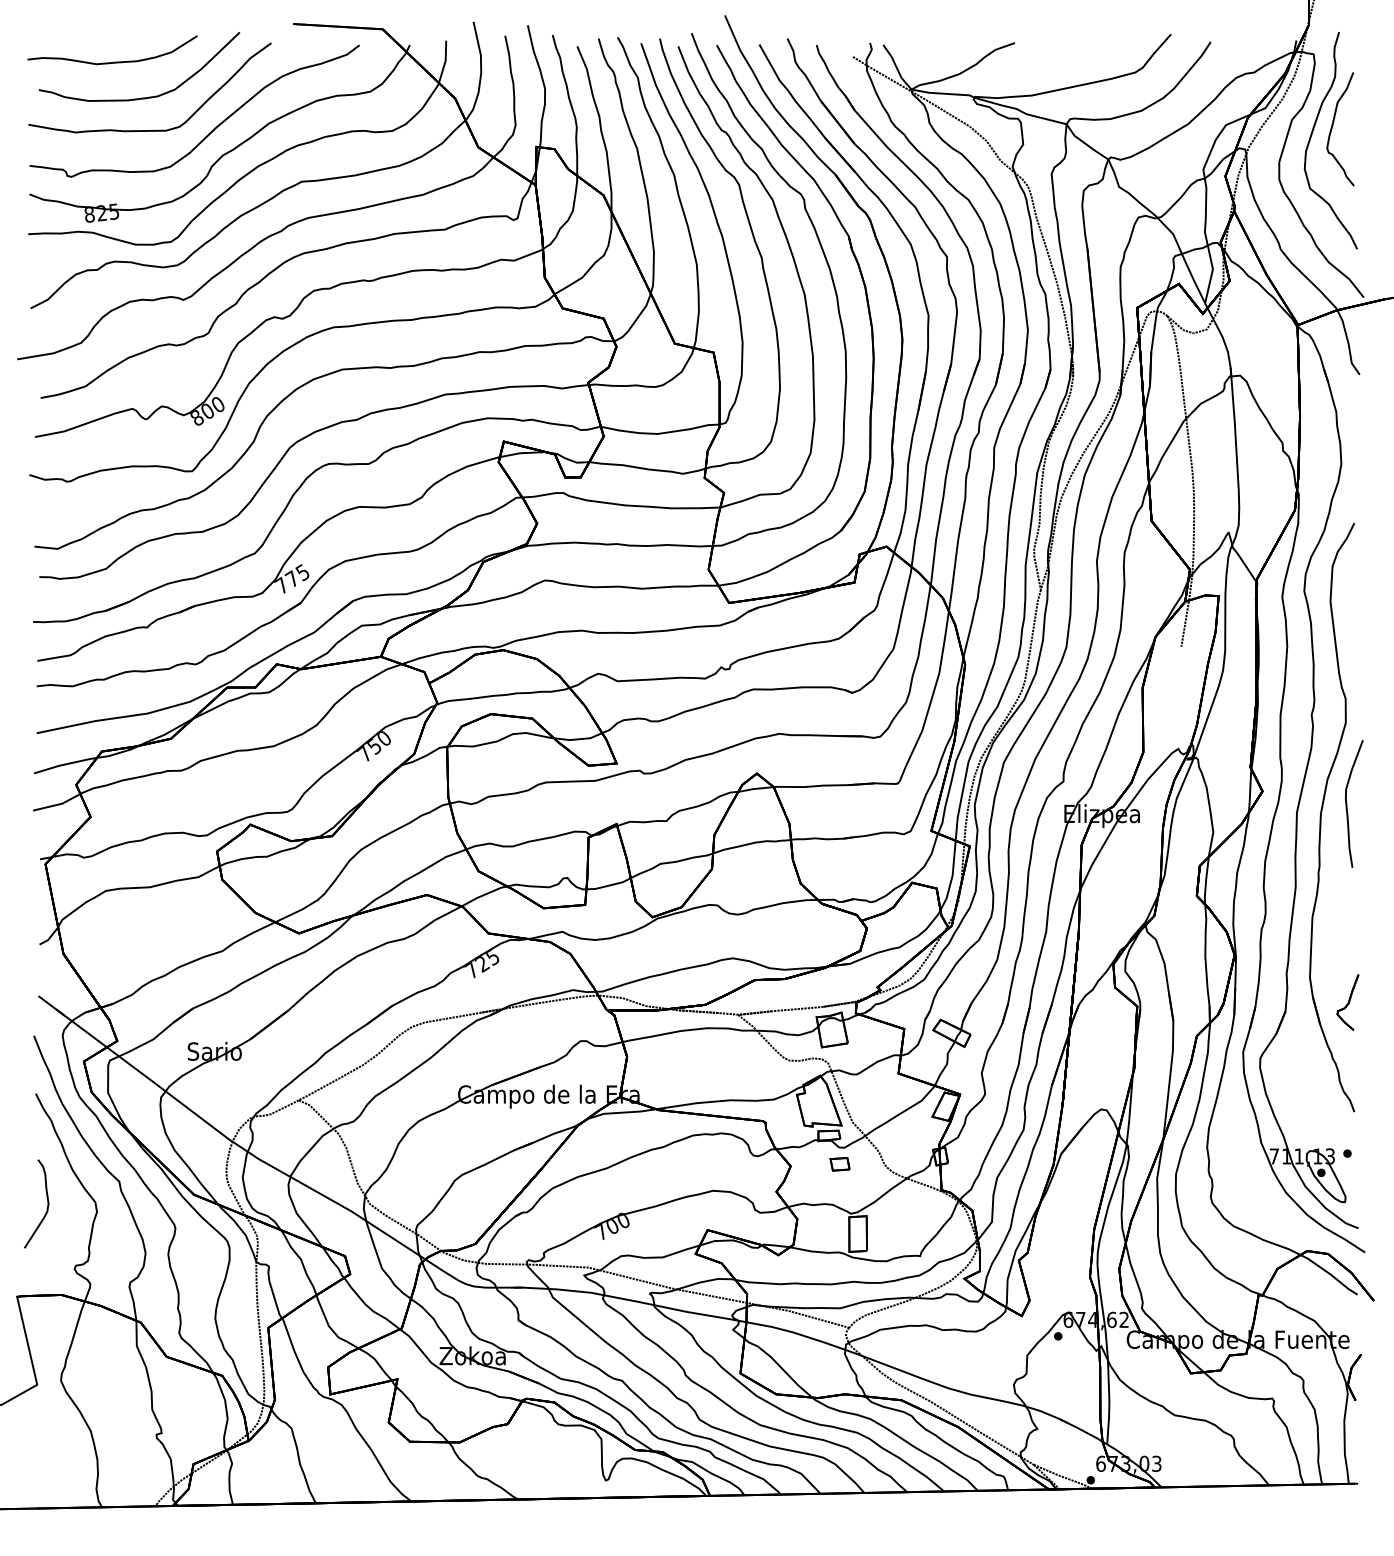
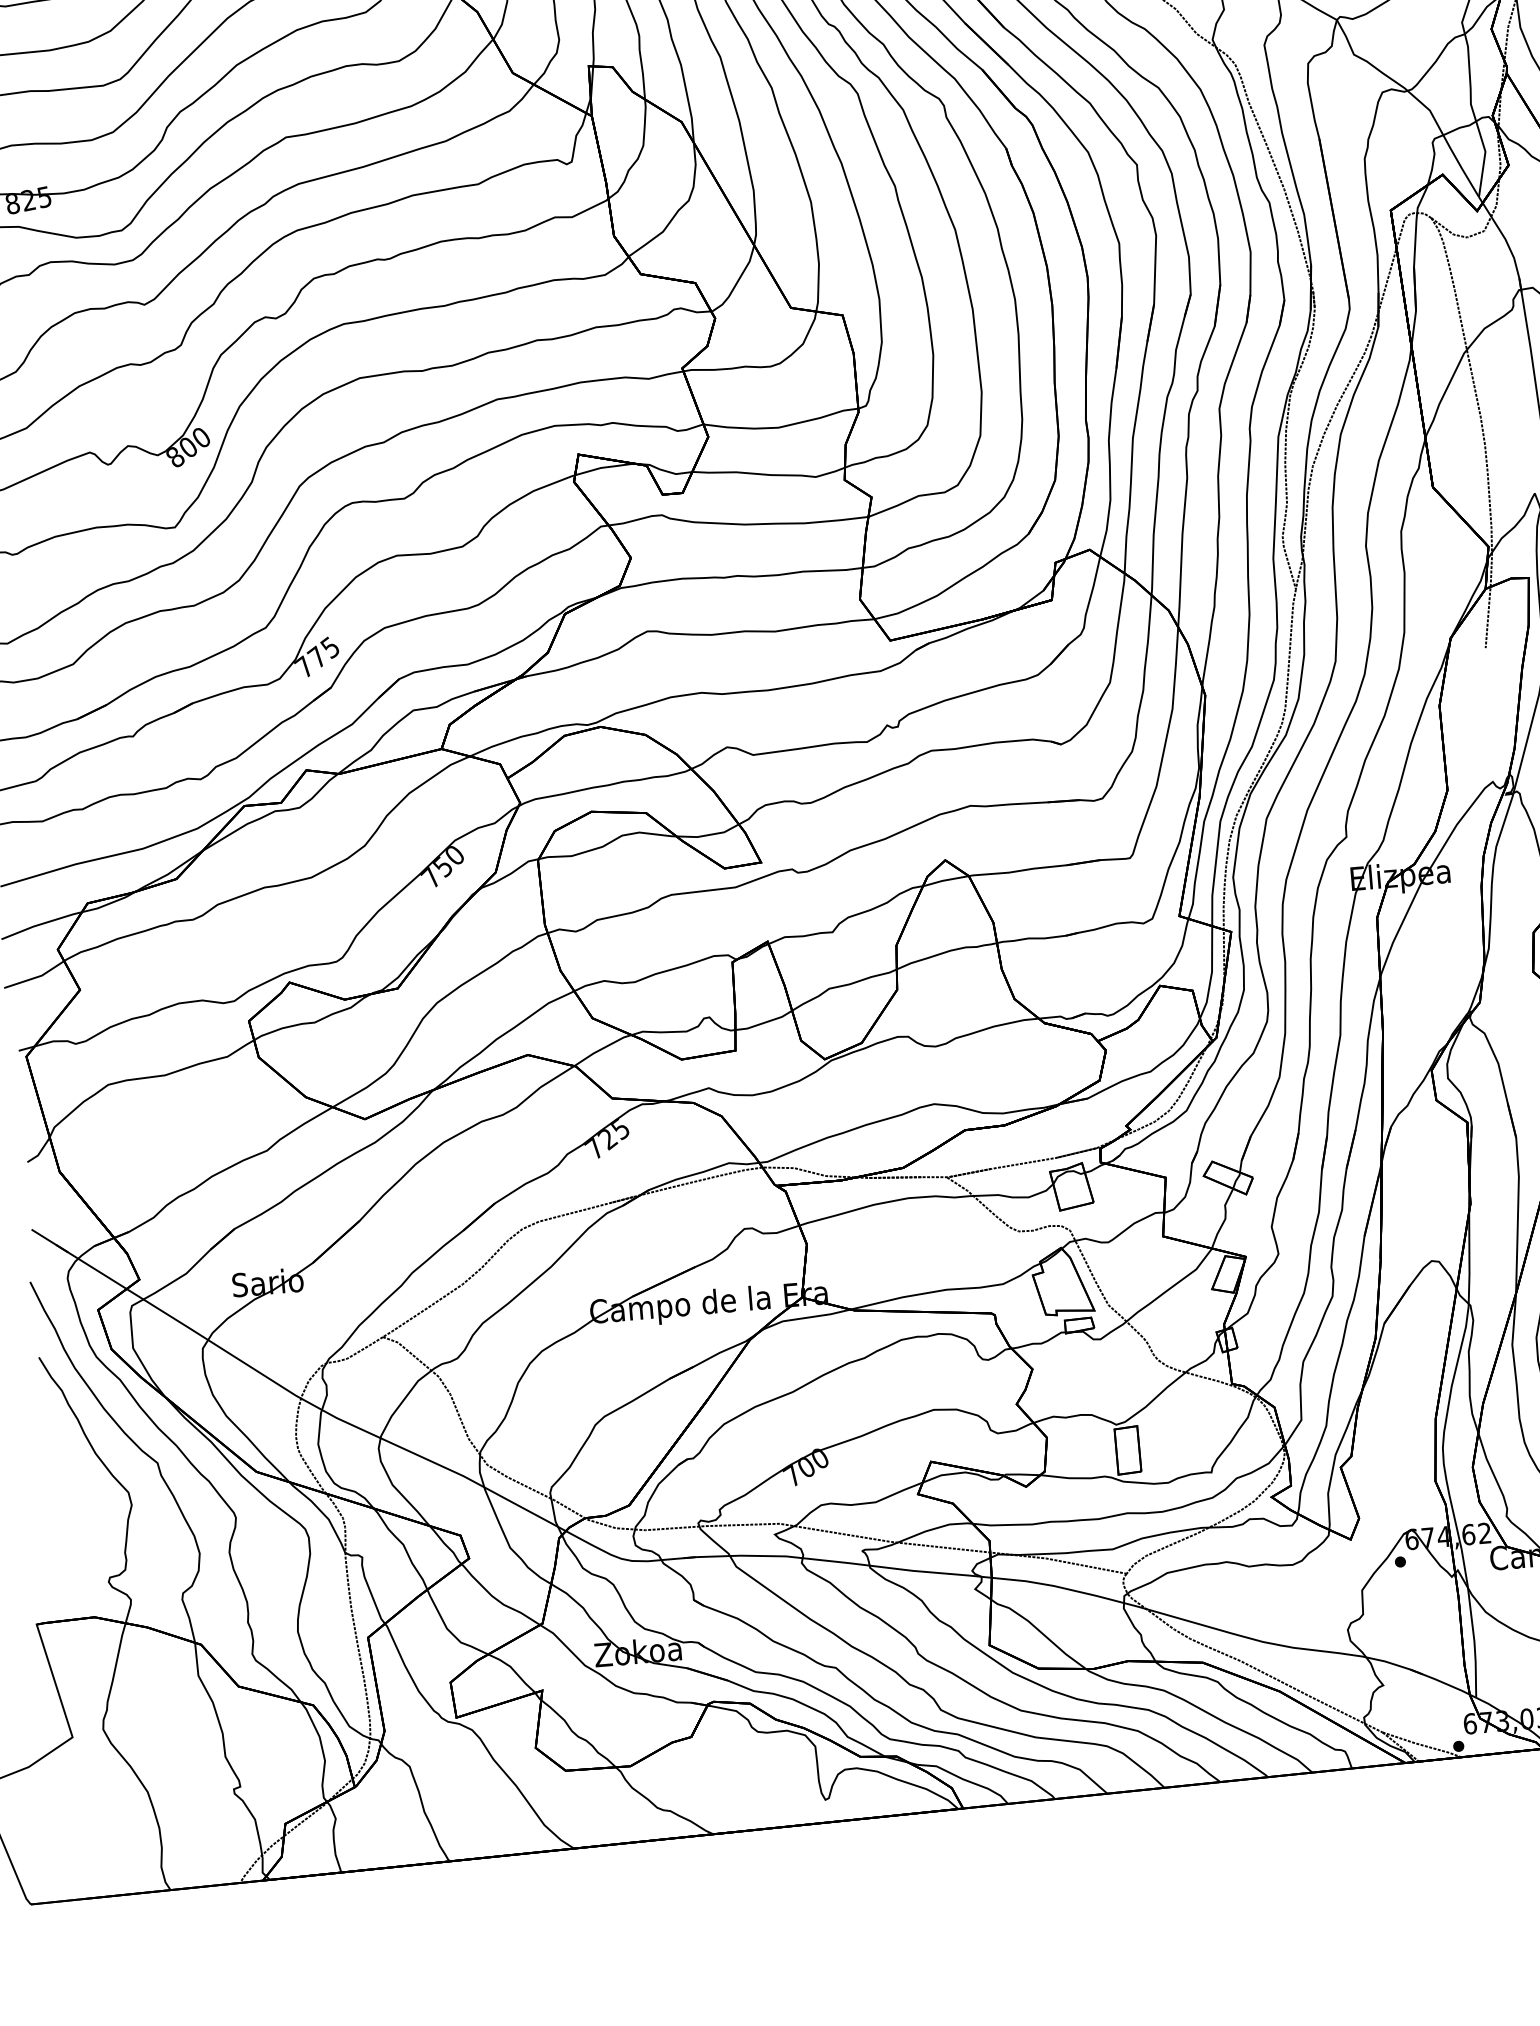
part: (839, 1164) -> (1095, 1361), removed
part: (47, 1203) -> (66, 1499), removed

